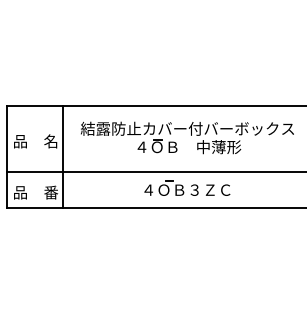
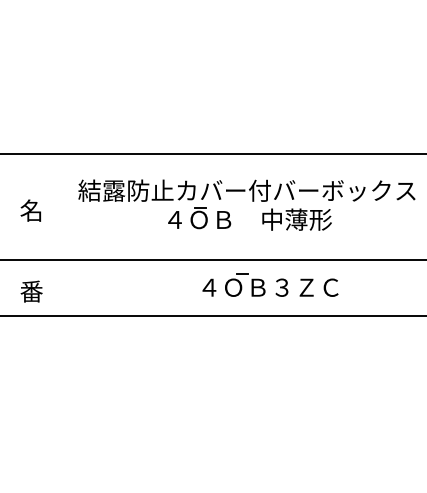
line: (63, 156) -> (51, 234), removed
part: (187, 187) -> (270, 283), moved

